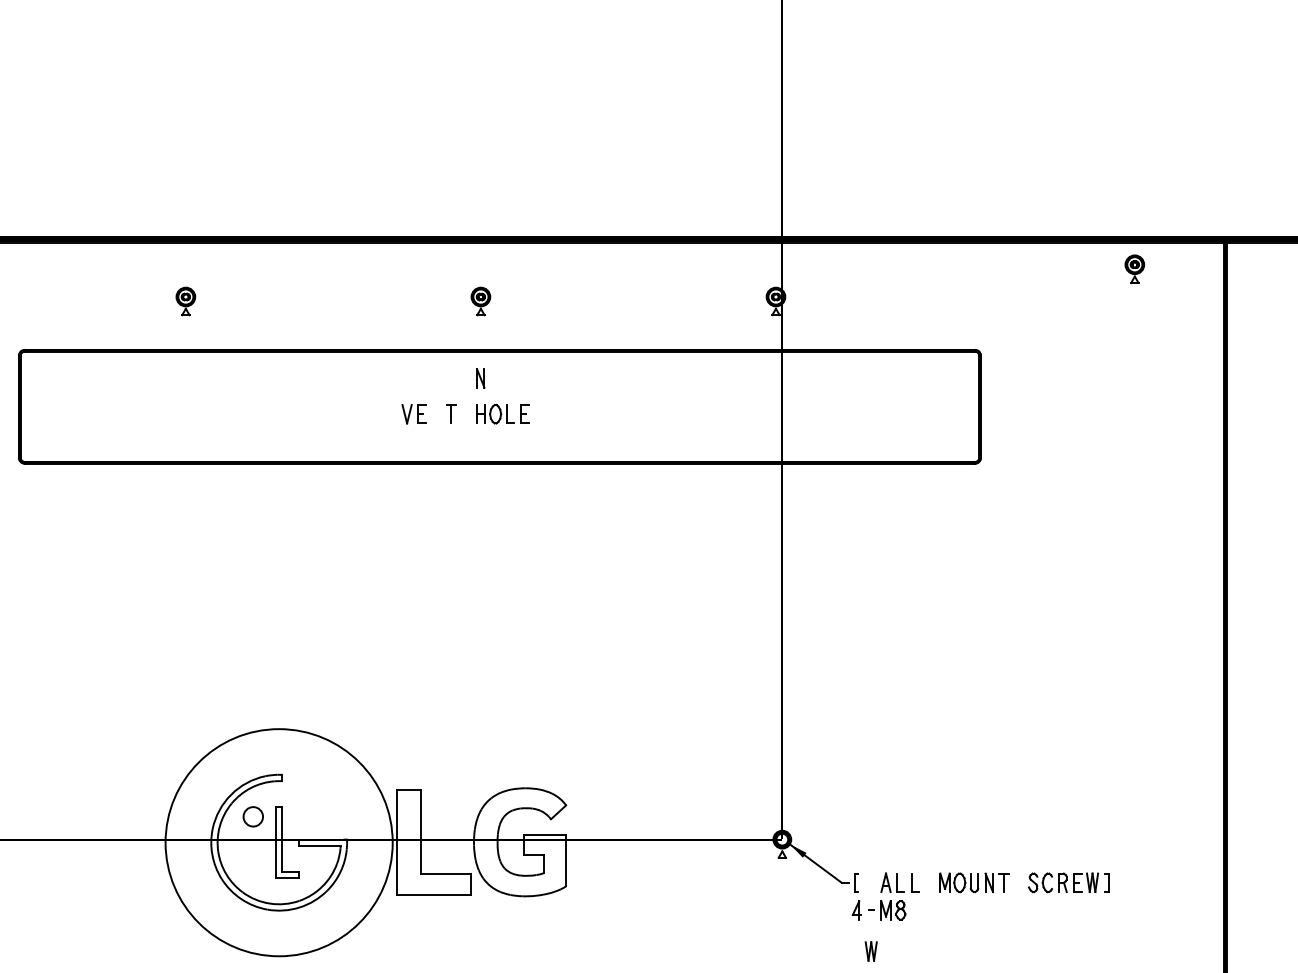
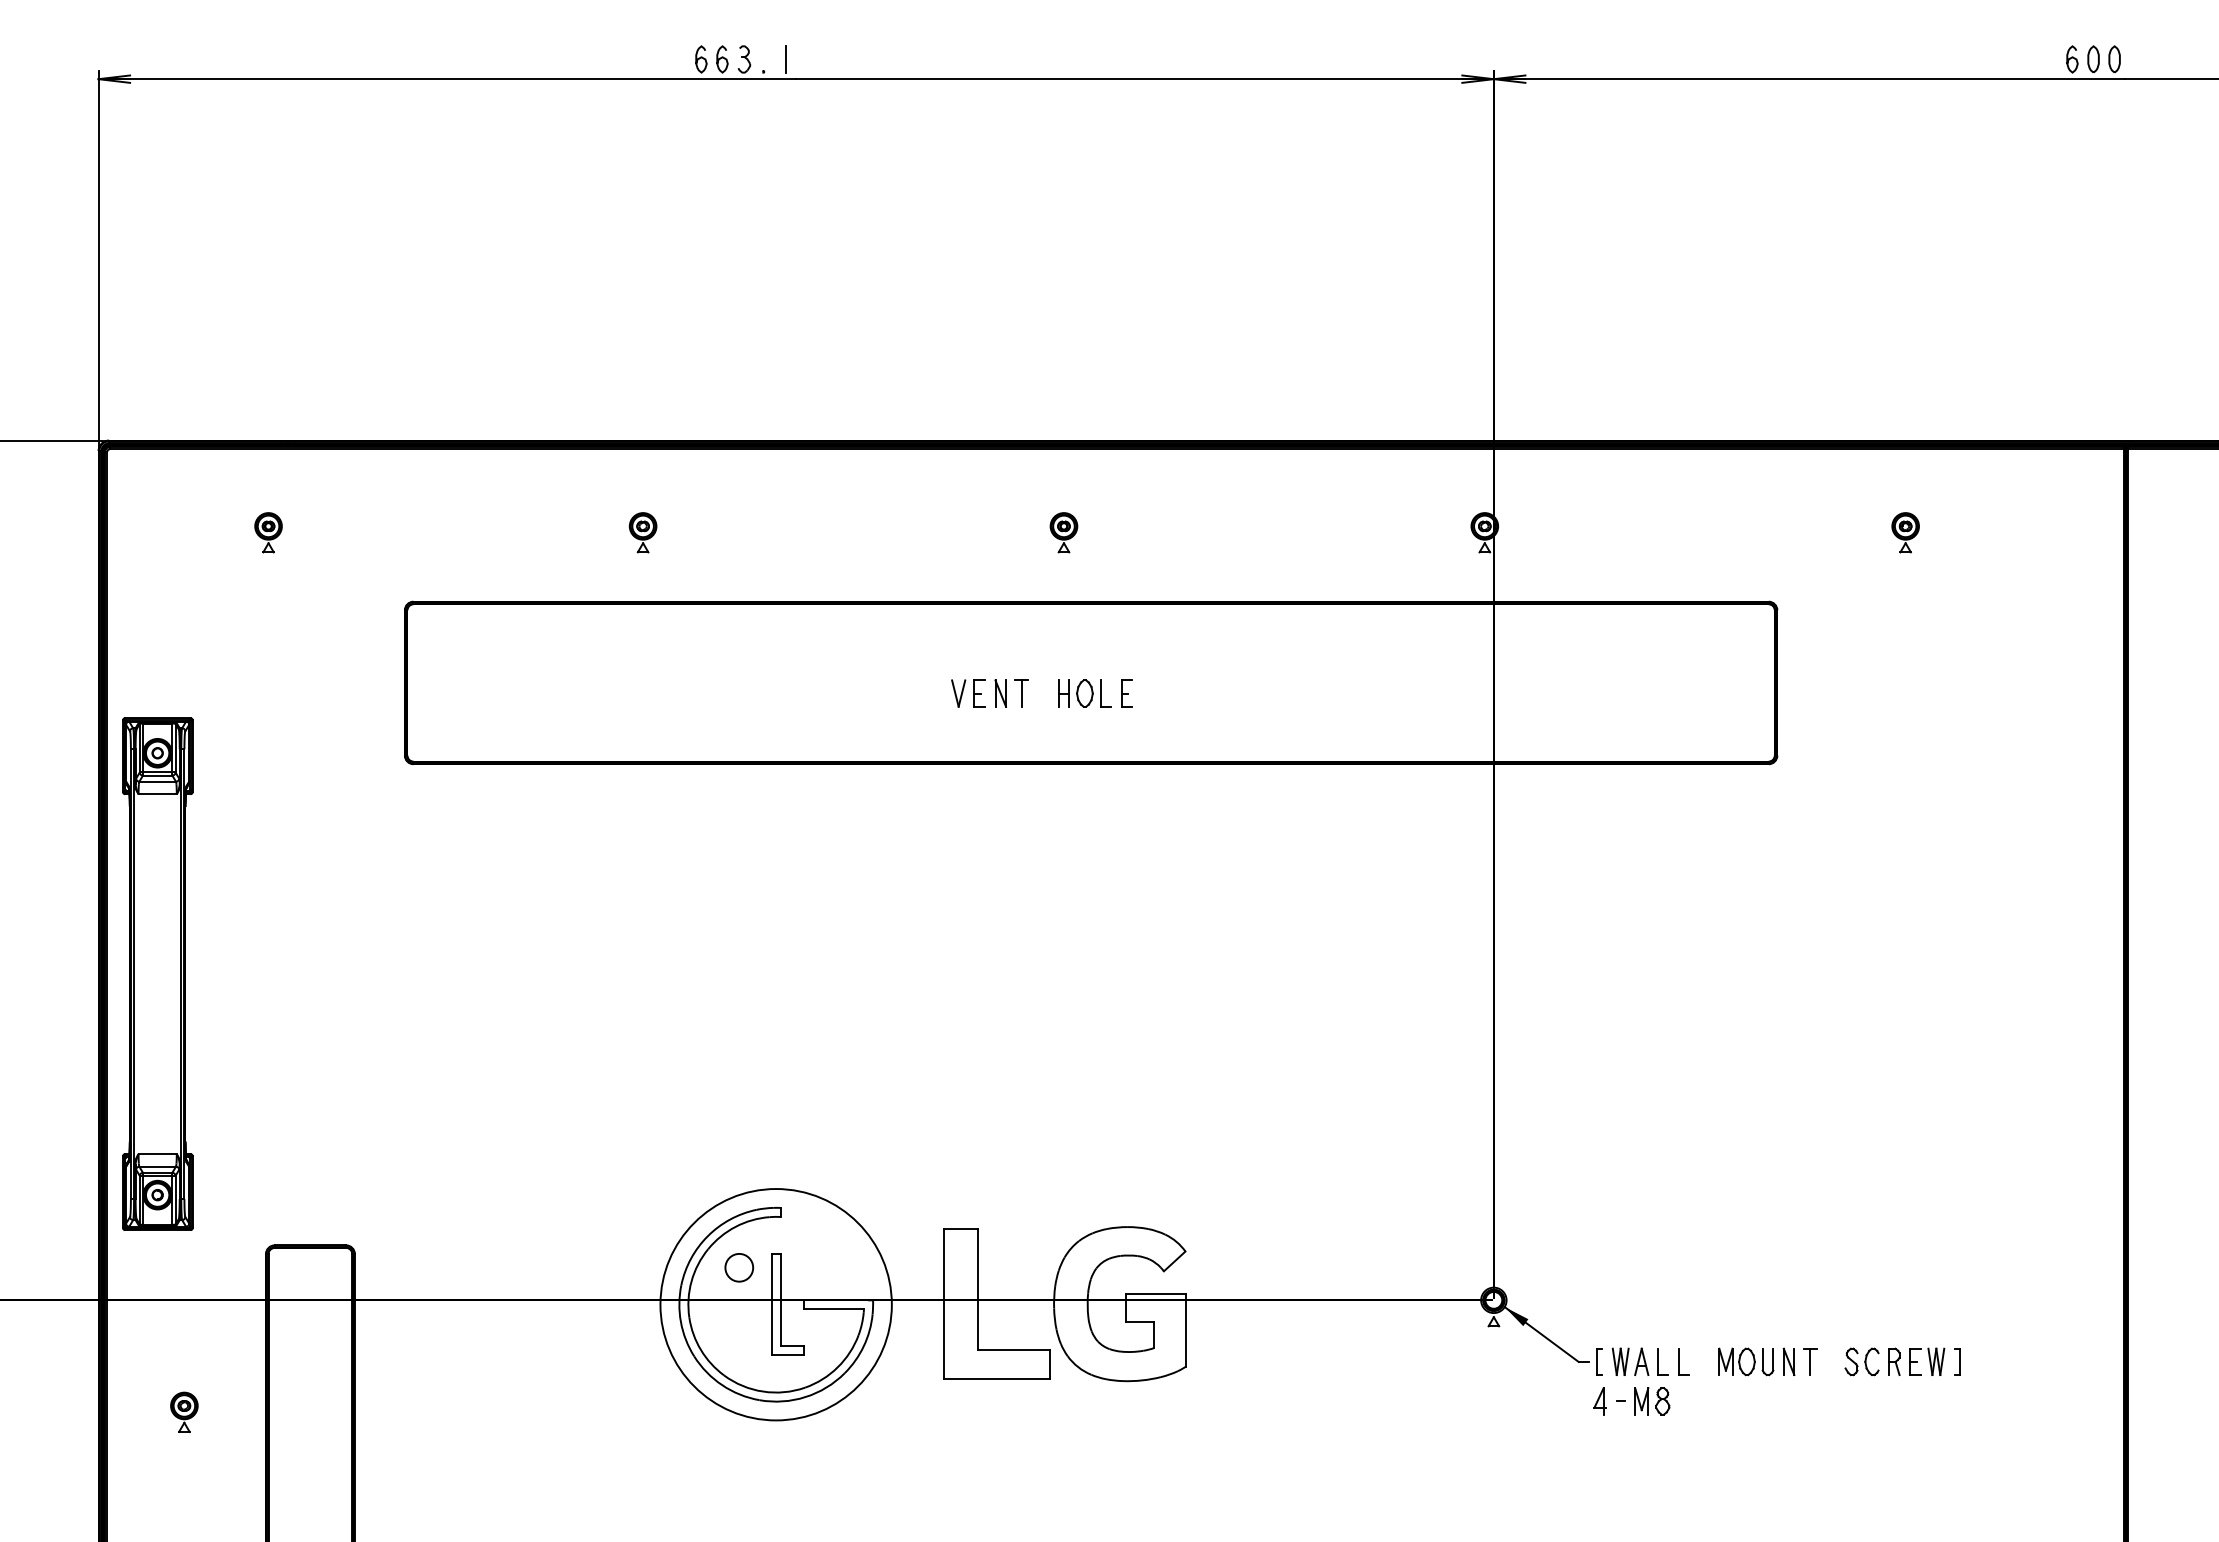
part: (1134, 269) -> (1905, 532), moved
part: (480, 378) -> (1000, 693), moved
circle: (278, 842) -> (775, 1304), size x0.71
part: (871, 951) -> (1620, 1361), moved

